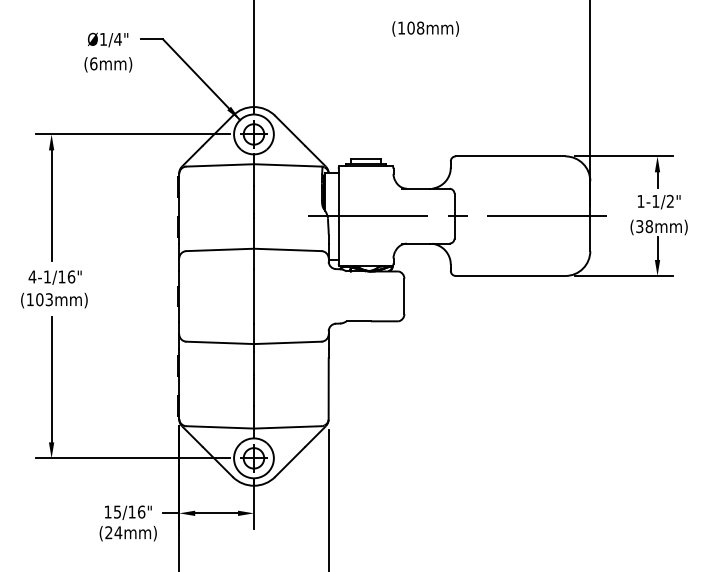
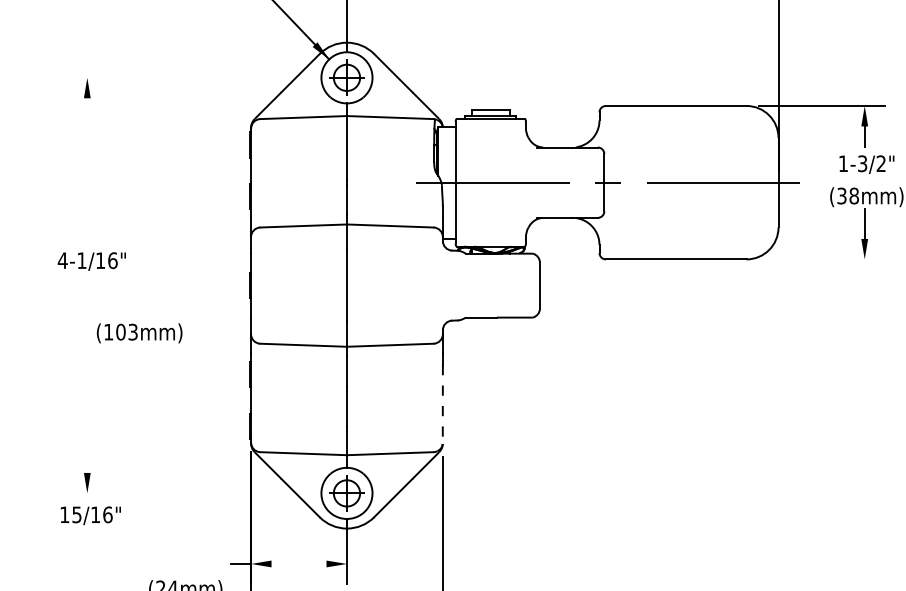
line: (132, 134) -> (191, 77), removed
text: (655, 200) -> (862, 162), 1-1/2" -> 1-3/2"
line: (51, 205) -> (87, 168), removed
line: (624, 275) -> (822, 258), removed
text: (54, 300) -> (139, 333), moved
line: (51, 379) -> (87, 392), removed
line: (328, 389) -> (442, 405), solid -> dashed
line: (132, 458) -> (191, 493), removed
text: (128, 512) -> (91, 515), moved
line: (216, 513) -> (298, 564), removed

